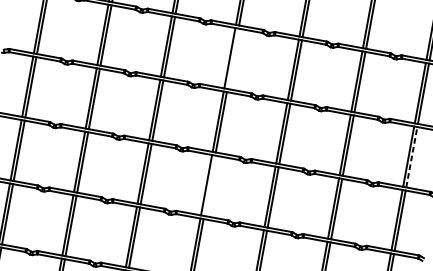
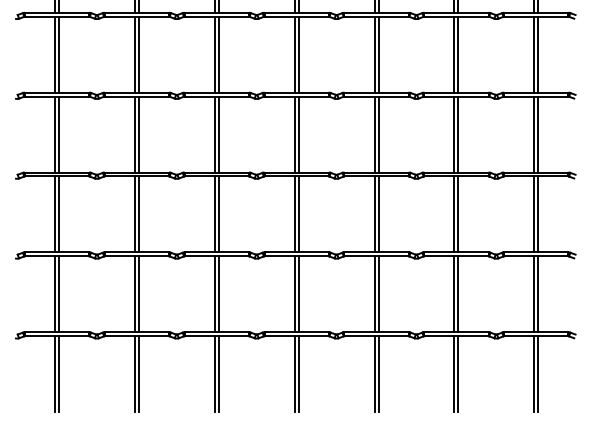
line: (232, 58) -> (298, 54), added
line: (412, 157) -> (538, 134), dashed -> solid
line: (209, 185) -> (298, 214), added

